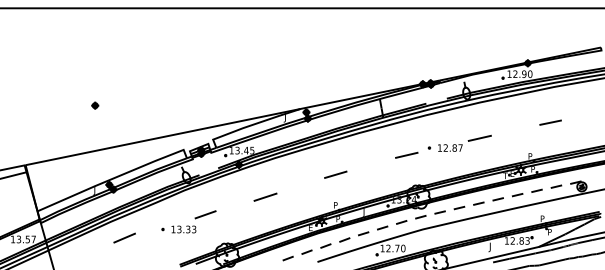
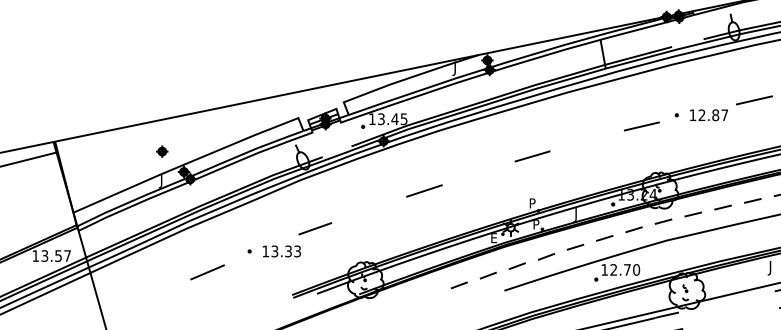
part: (95, 105) -> (162, 151), moved
part: (188, 221) -> (288, 239), moved
line: (124, 237) -> (207, 271), moved

